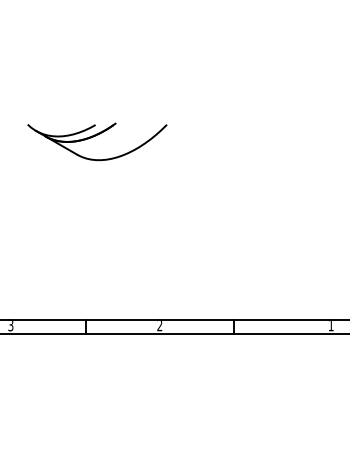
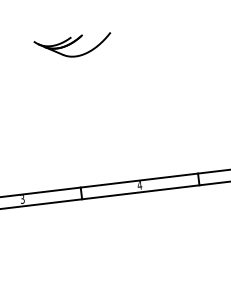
part: (97, 141) -> (73, 46), size x0.7
text: (159, 326) -> (139, 186), 2 -> 4

